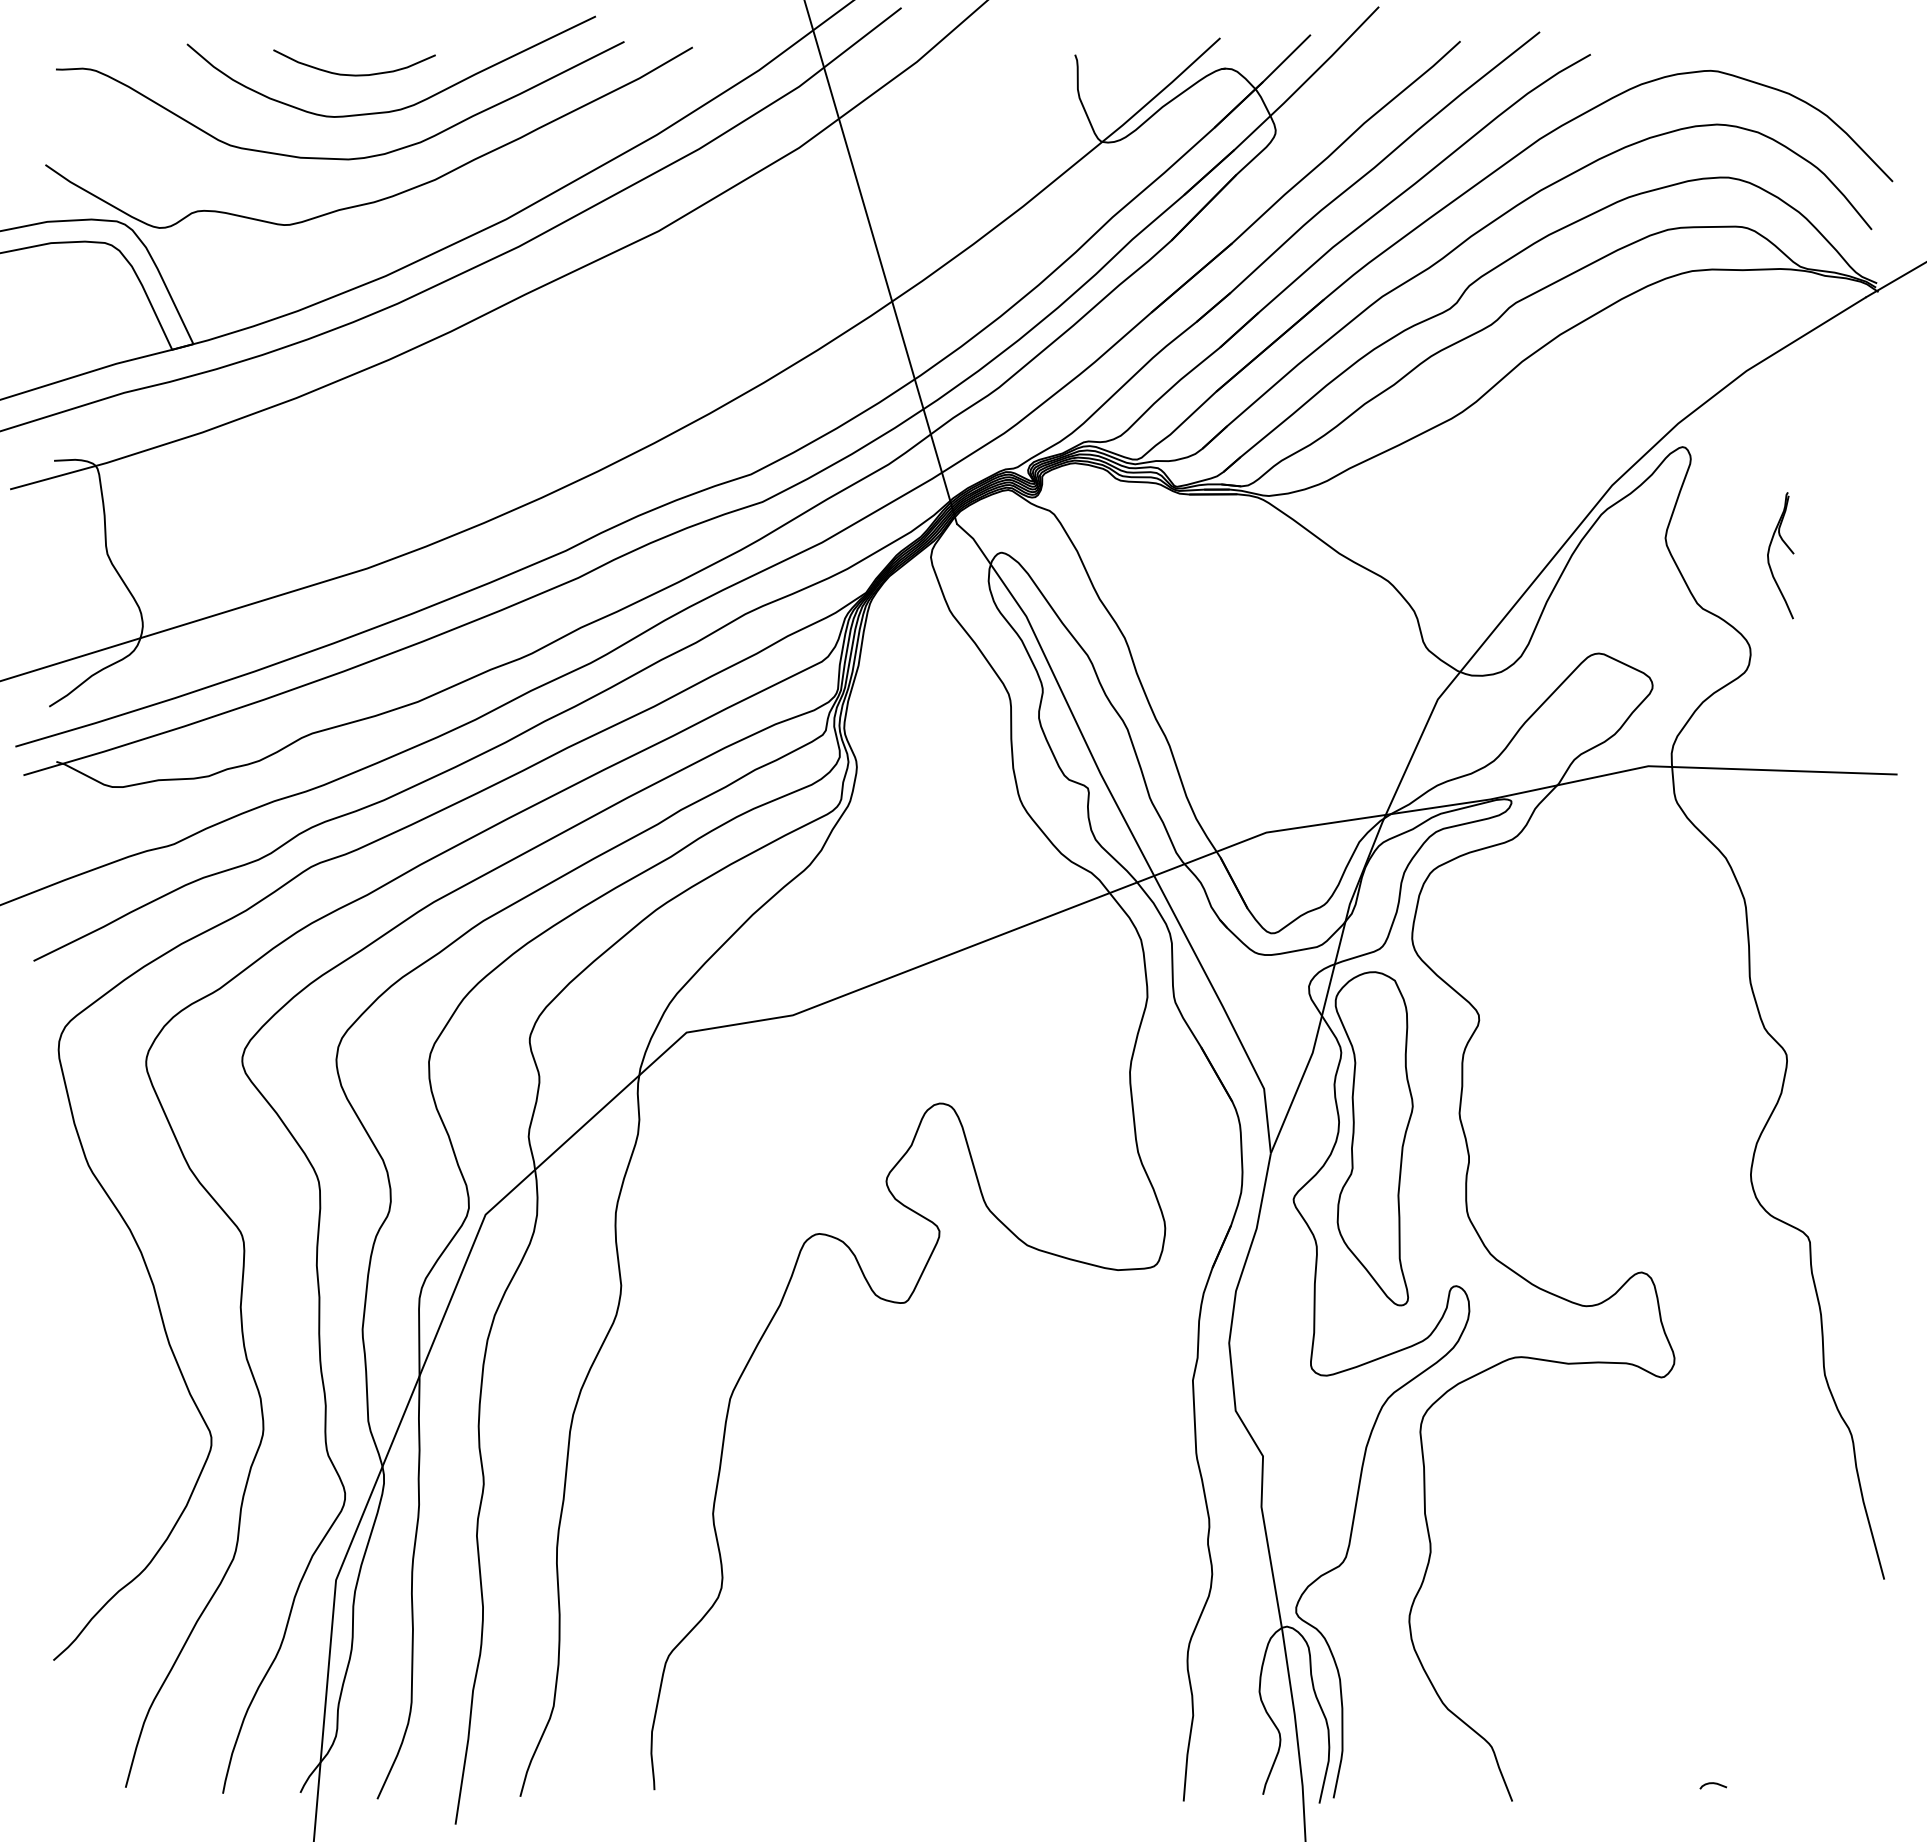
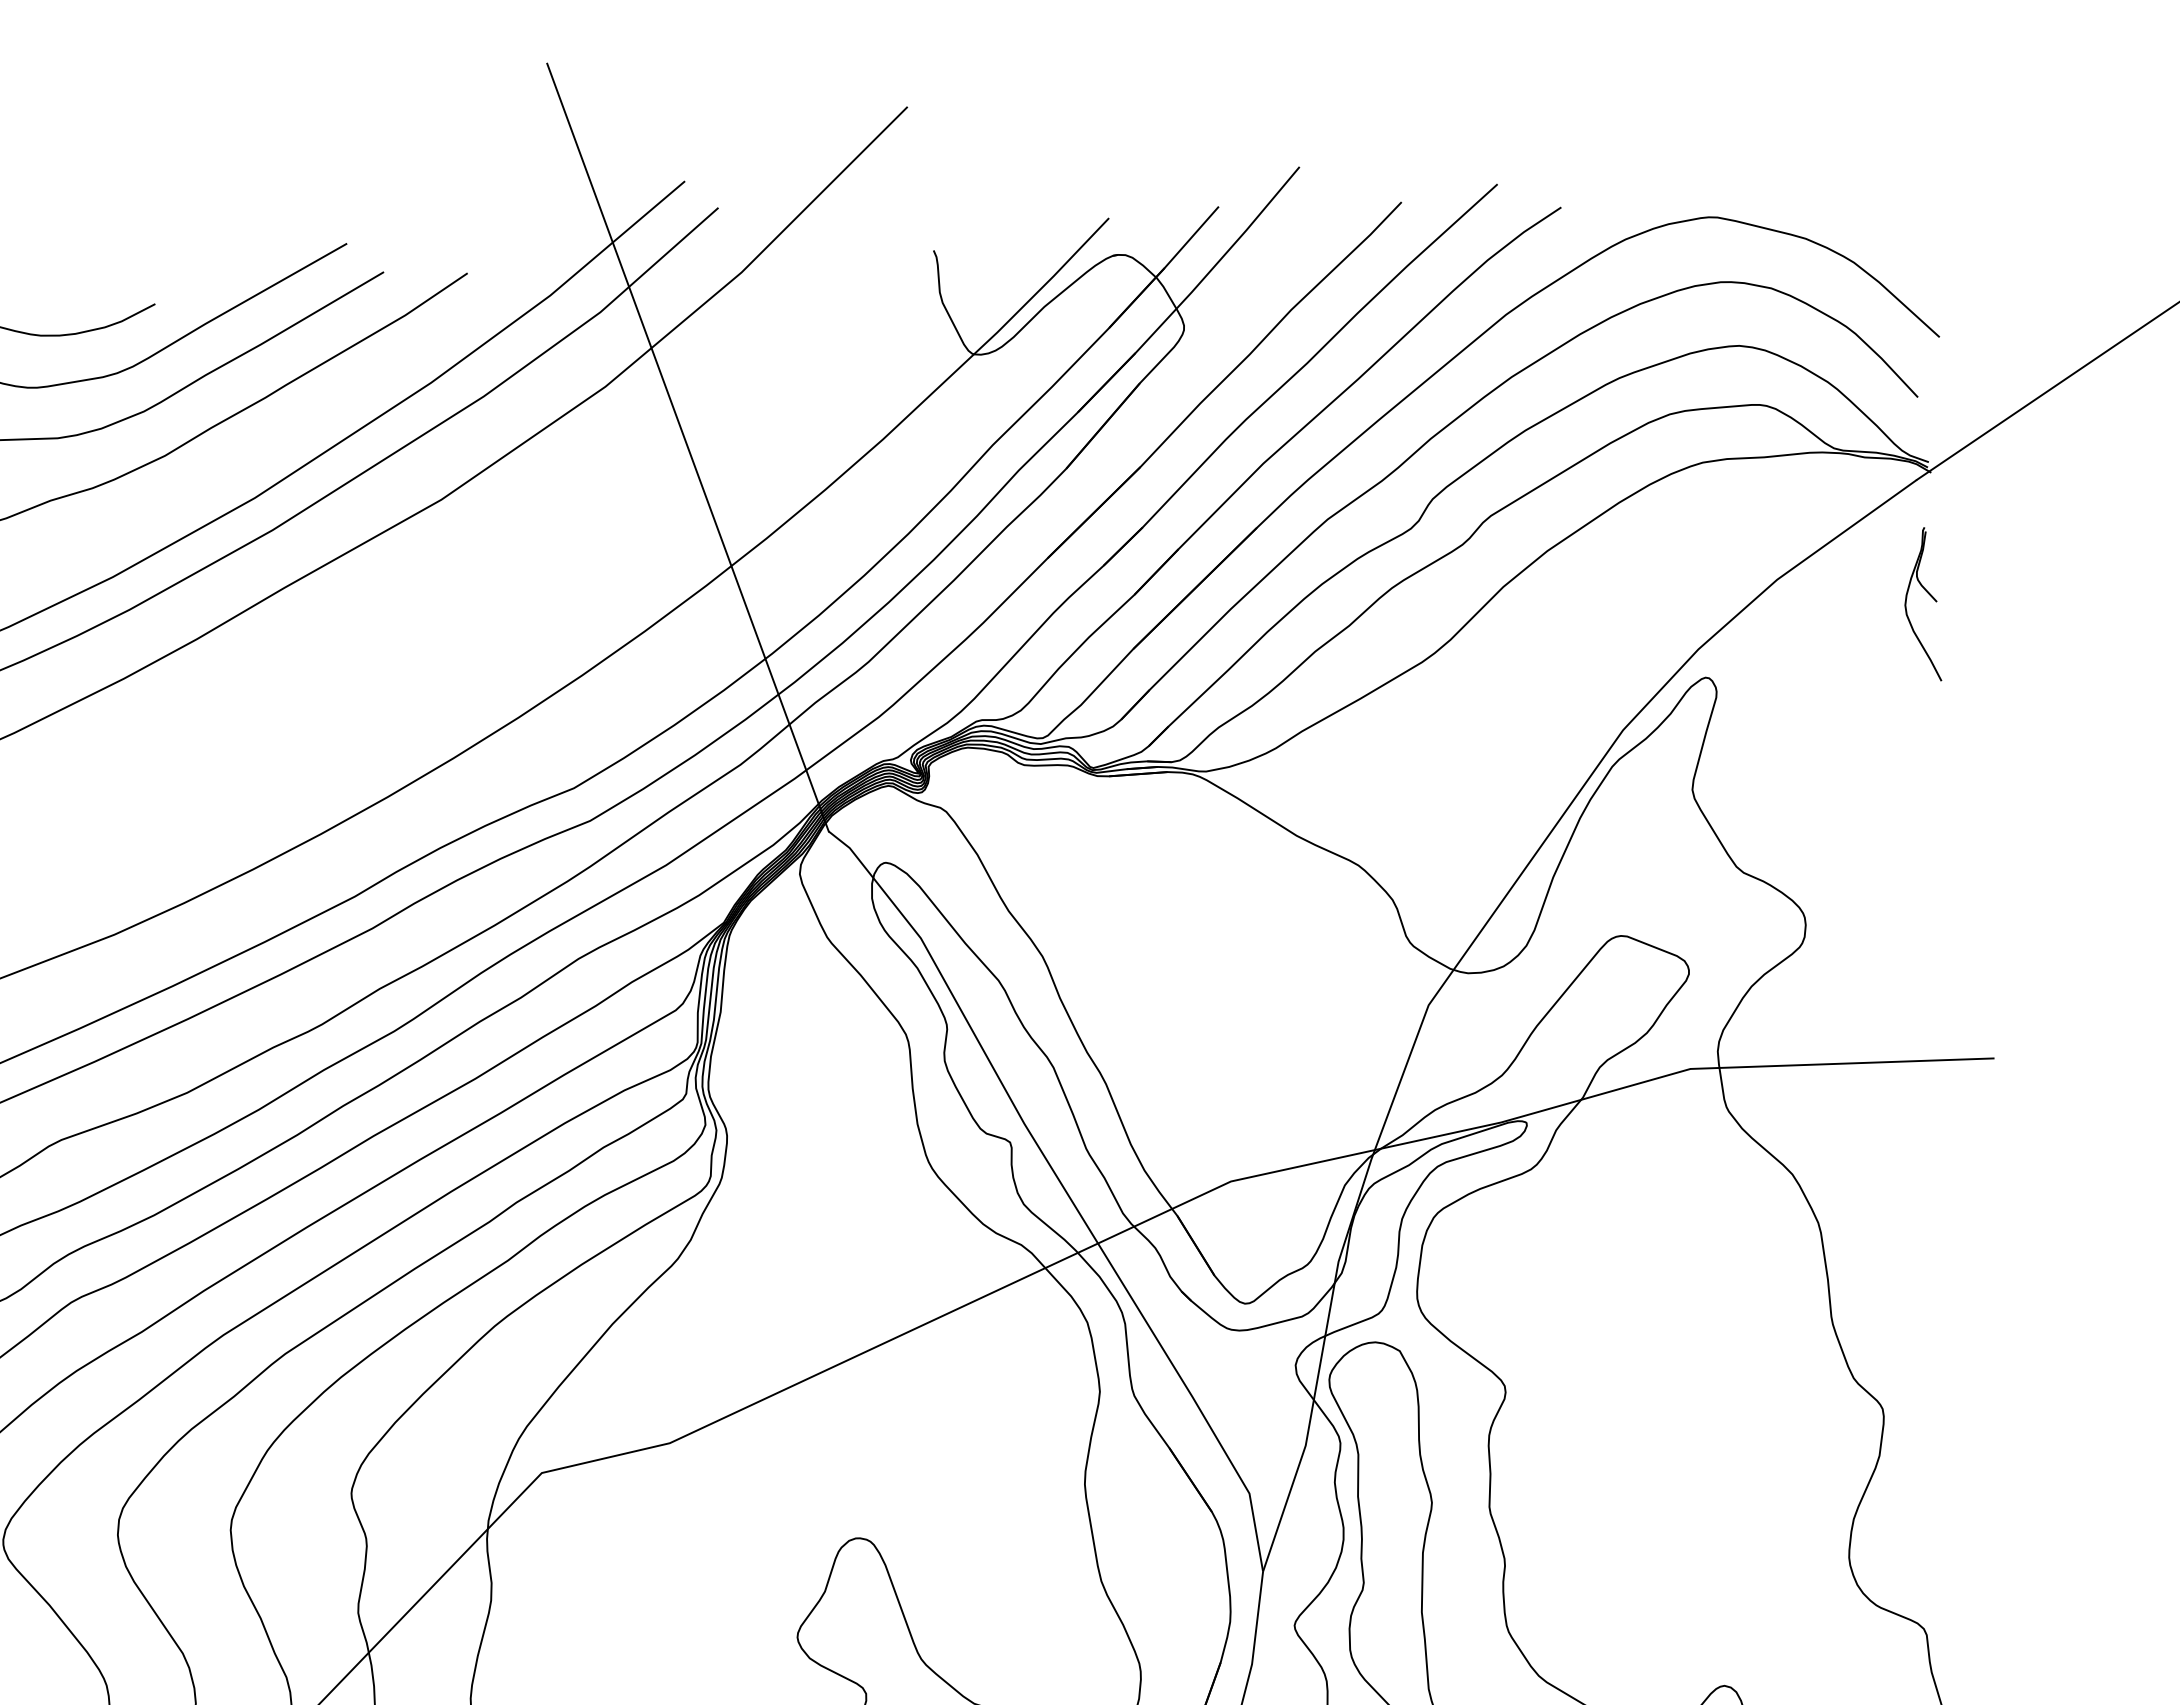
part: (1789, 550) -> (1931, 597), moved

